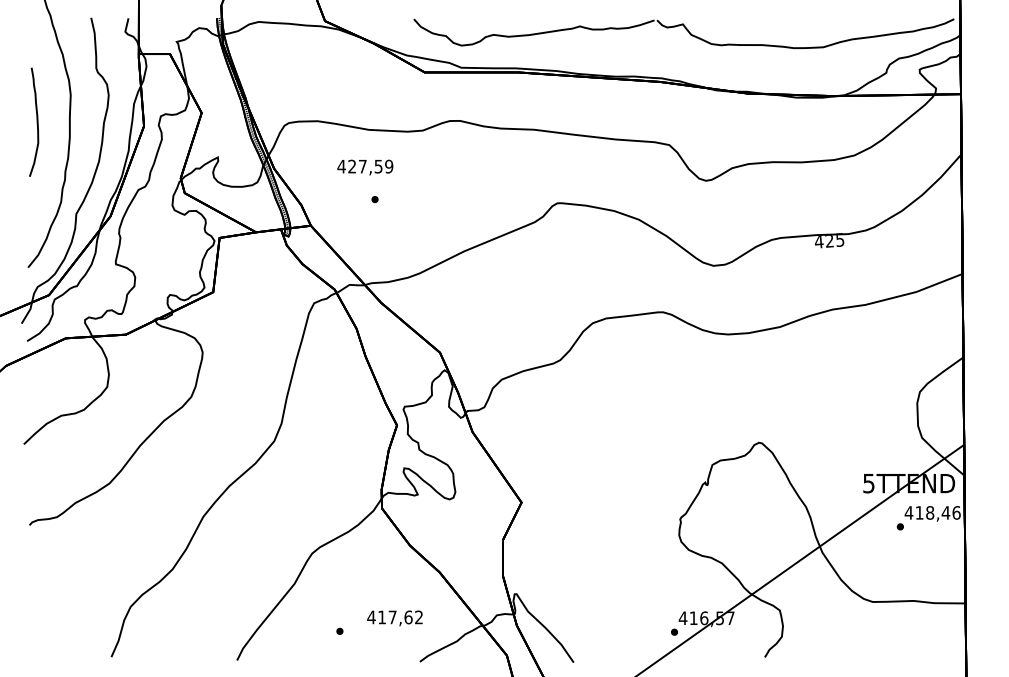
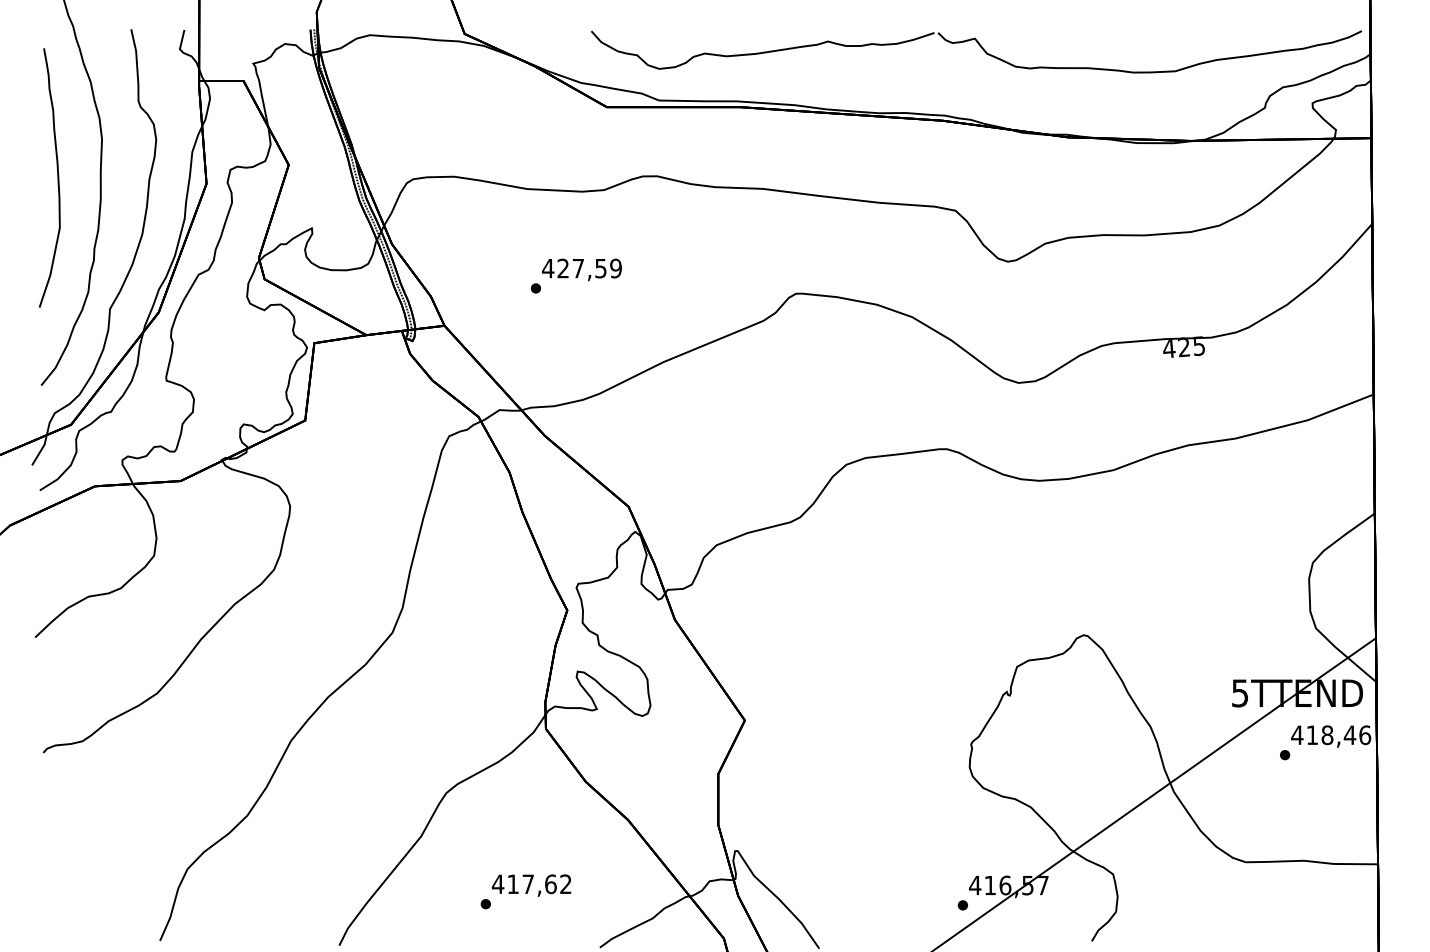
part: (33, 122) -> (48, 178), size x1.67
text: (365, 167) -> (582, 269), moved
text: (394, 618) -> (530, 885), moved

